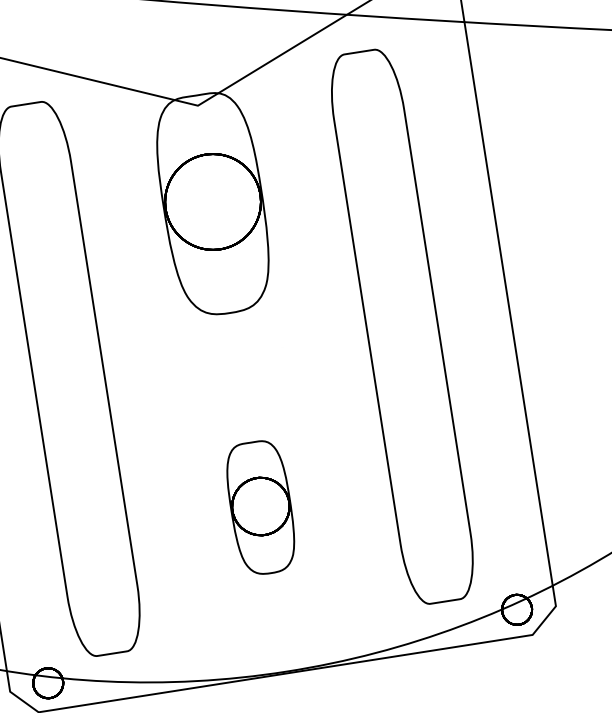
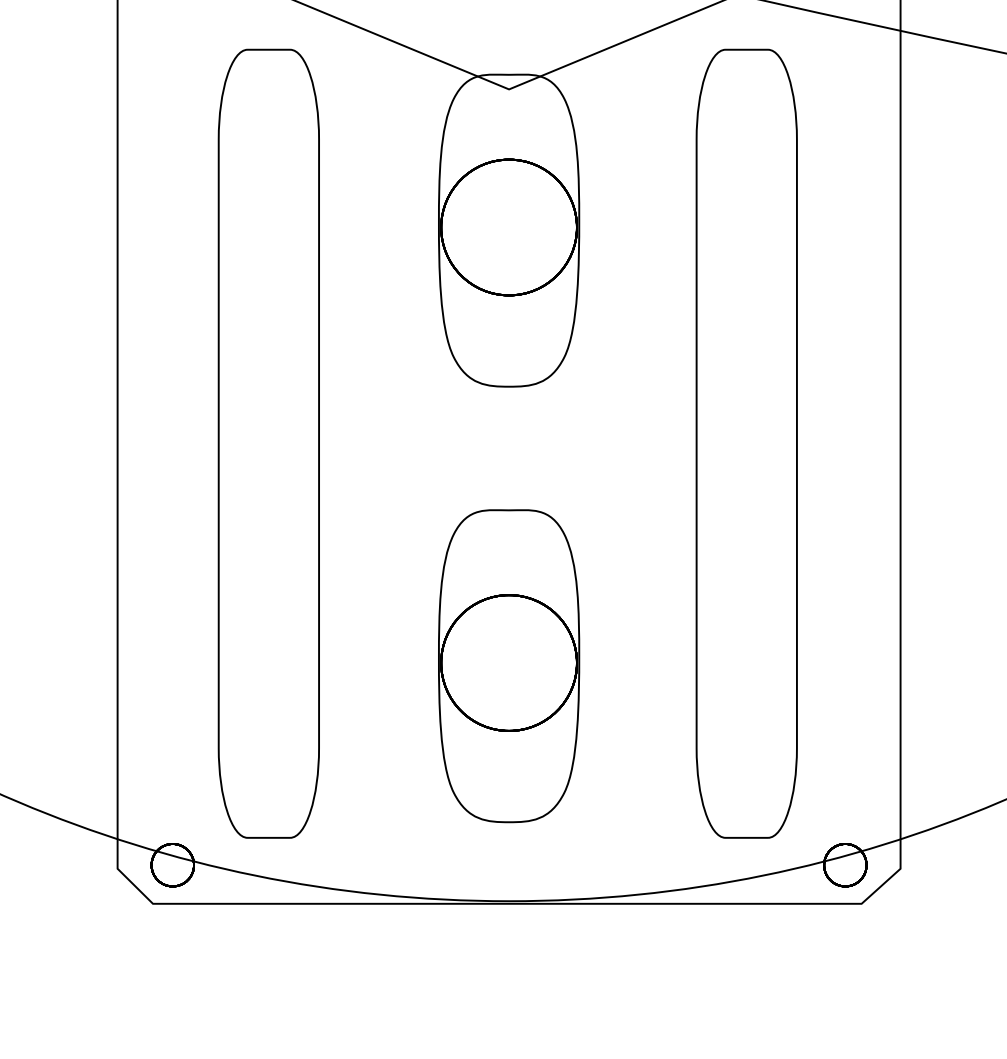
part: (261, 507) -> (509, 666), size x1.67

